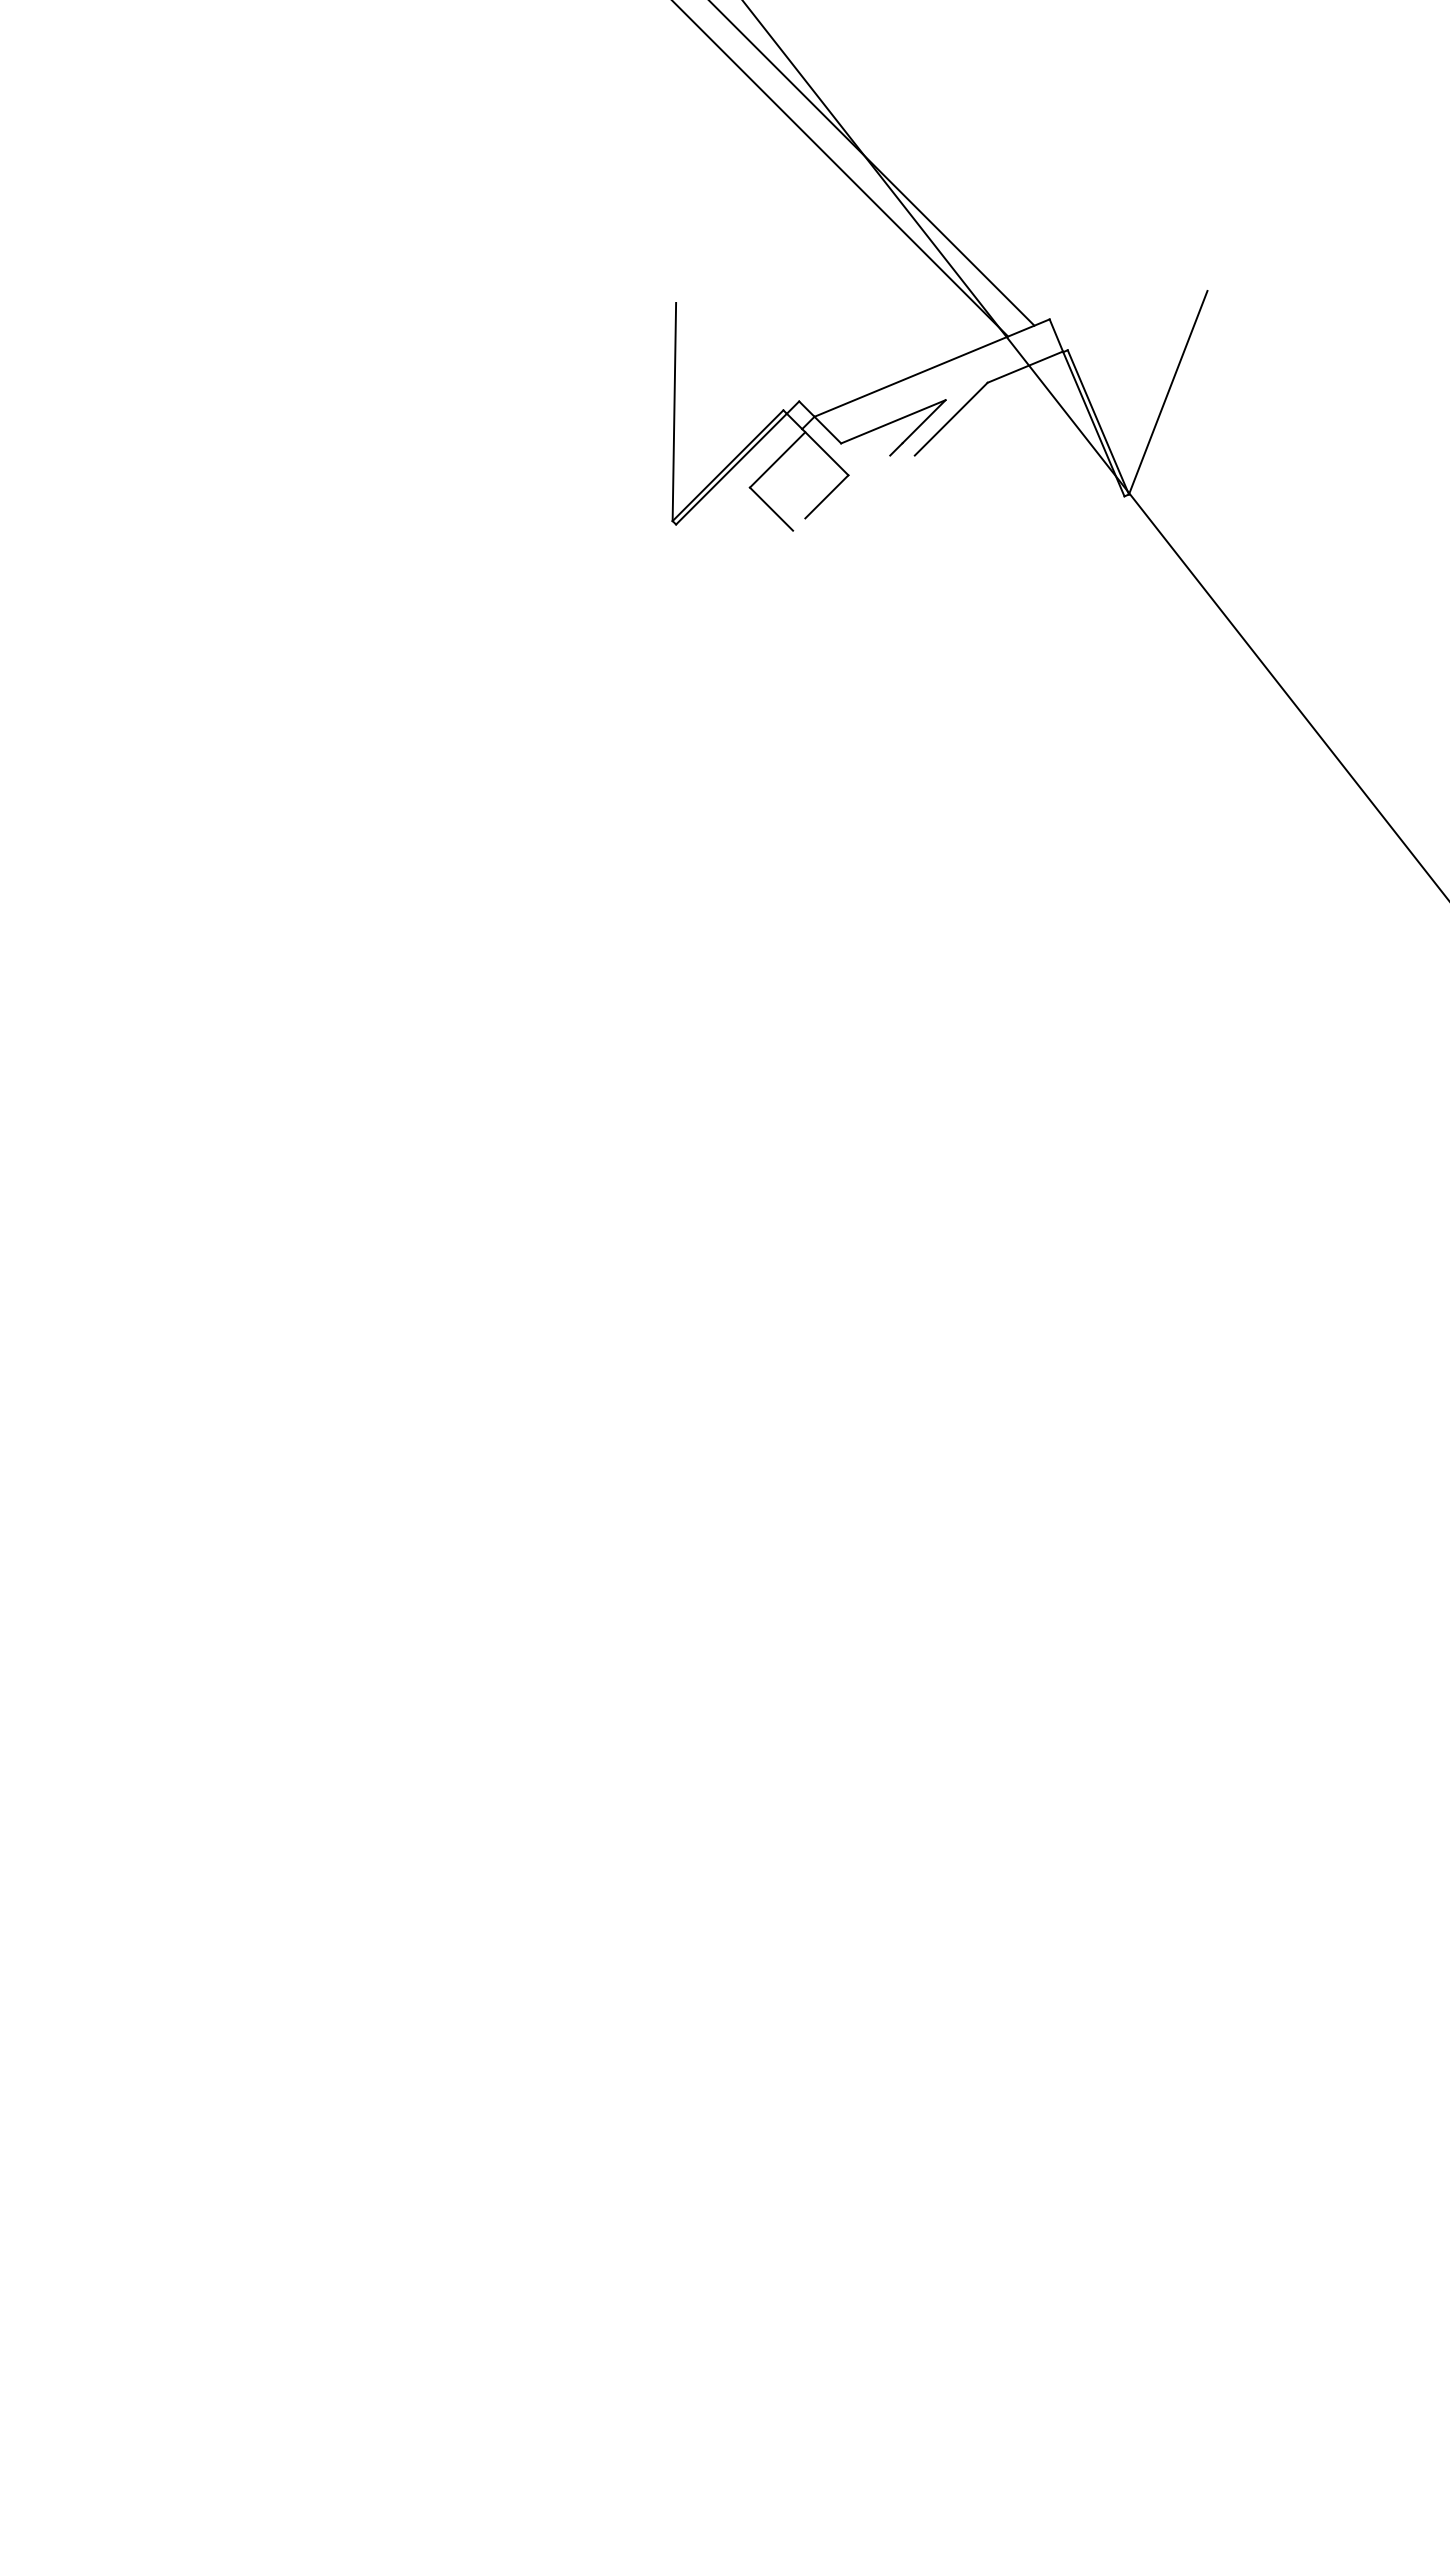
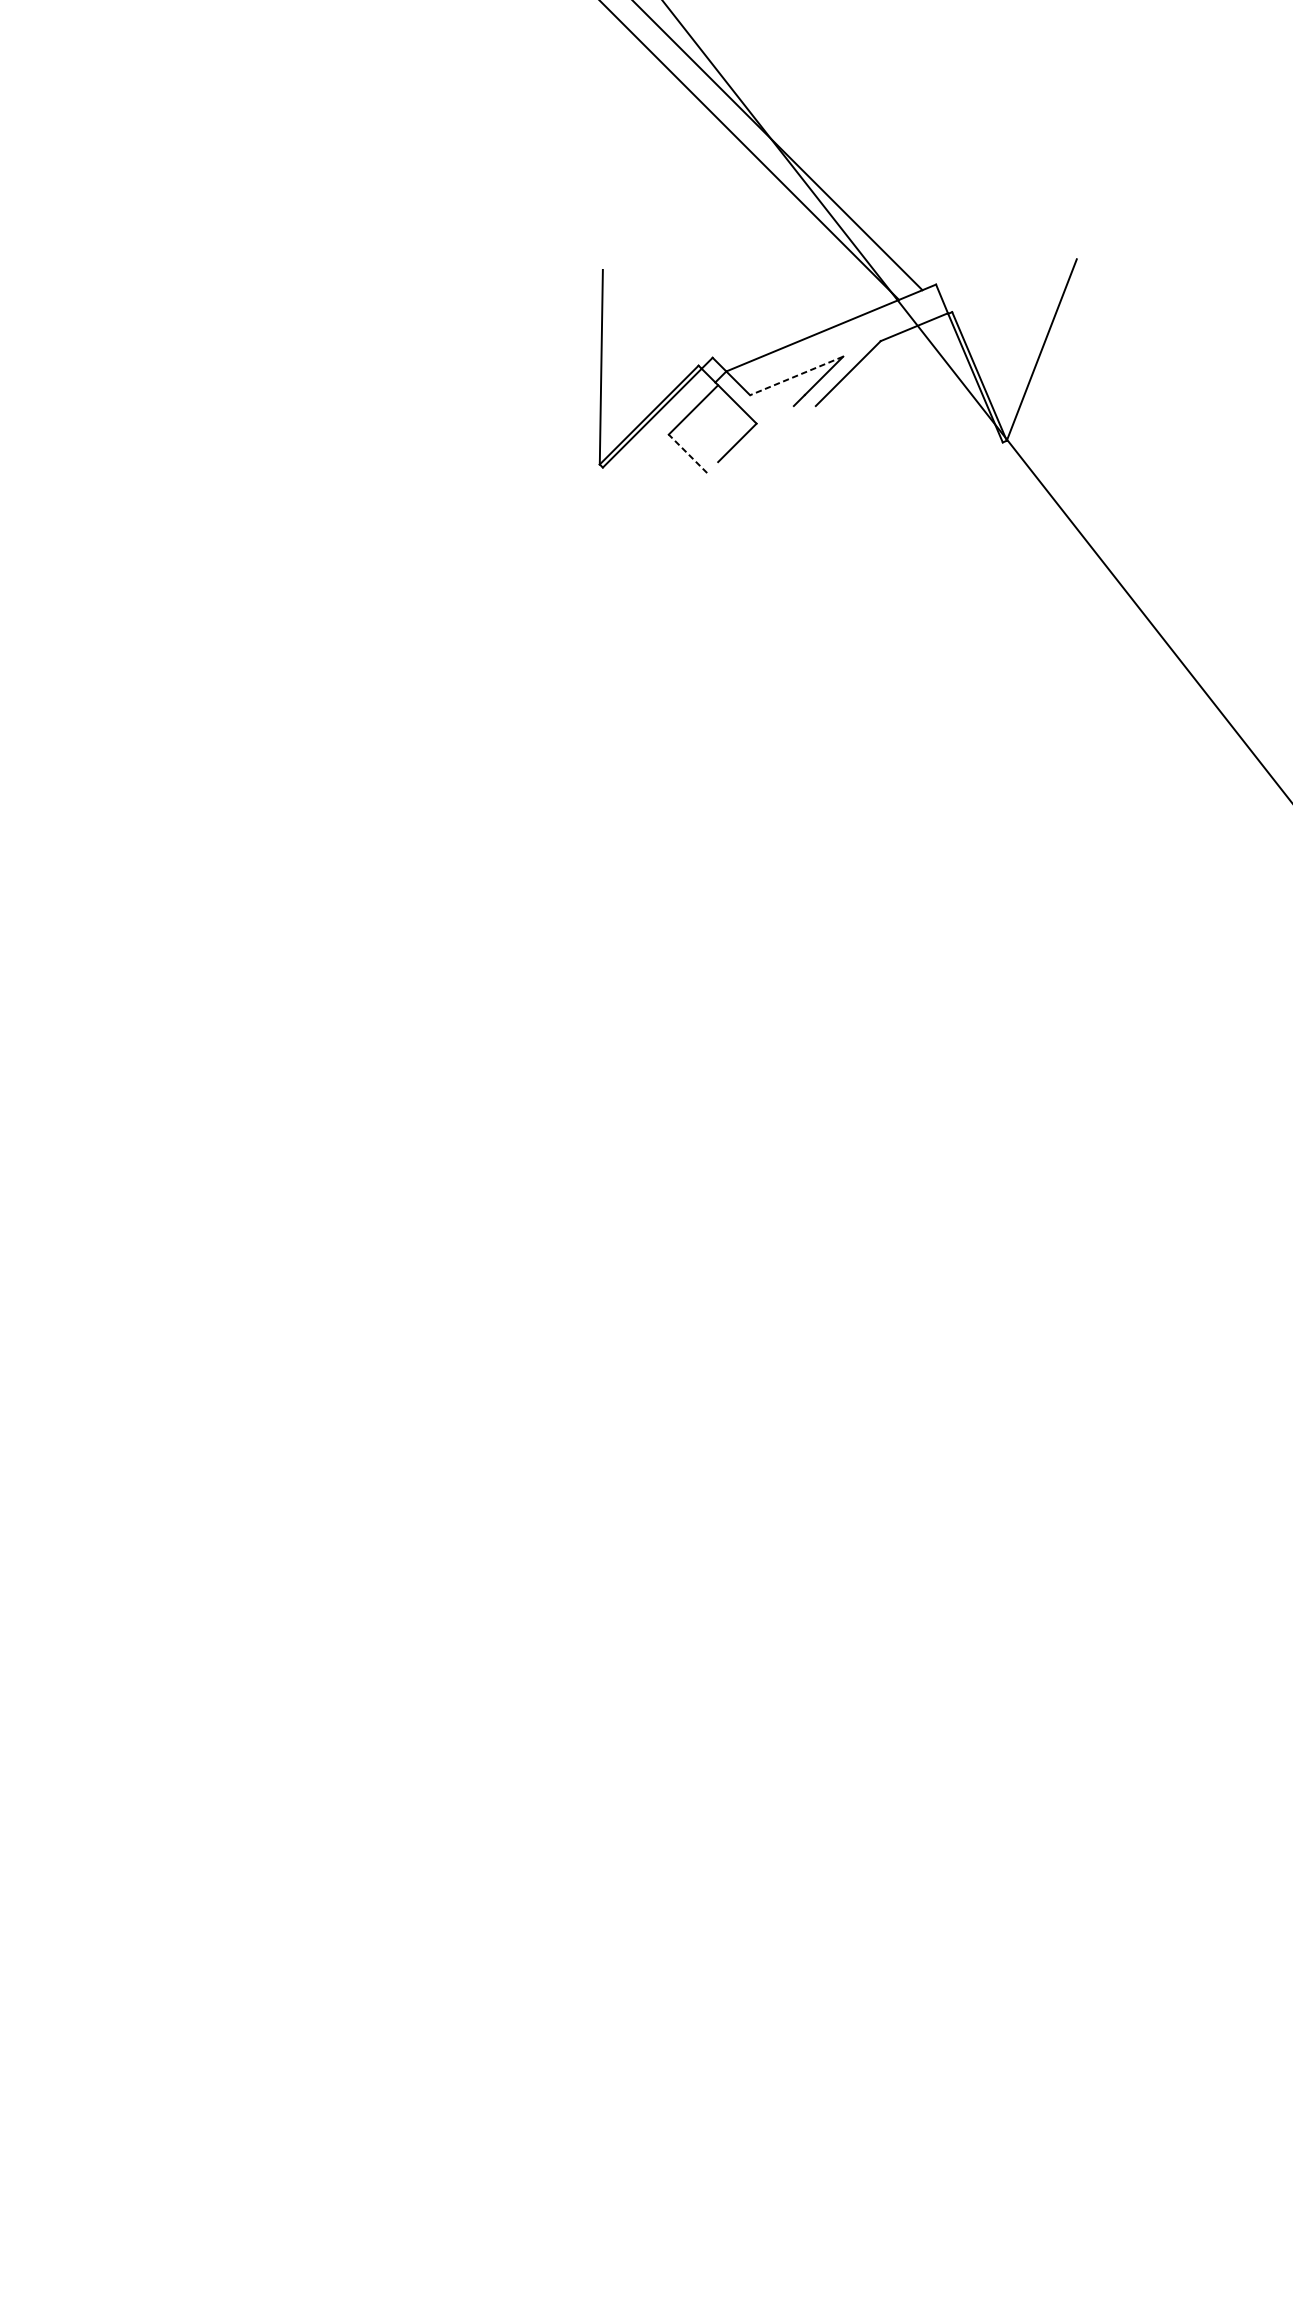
line: (893, 421) -> (796, 375), solid -> dashed
line: (771, 508) -> (687, 453), solid -> dashed

